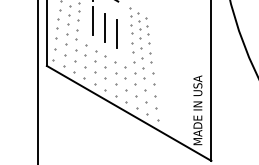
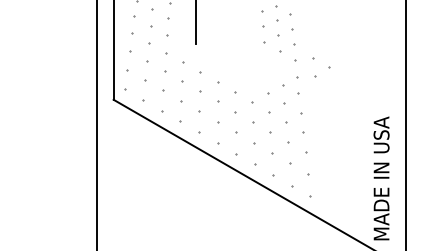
line: (105, 27) -> (217, 31), removed
line: (116, 34) -> (237, 43), removed
part: (136, 47) -> (320, 67), moved

